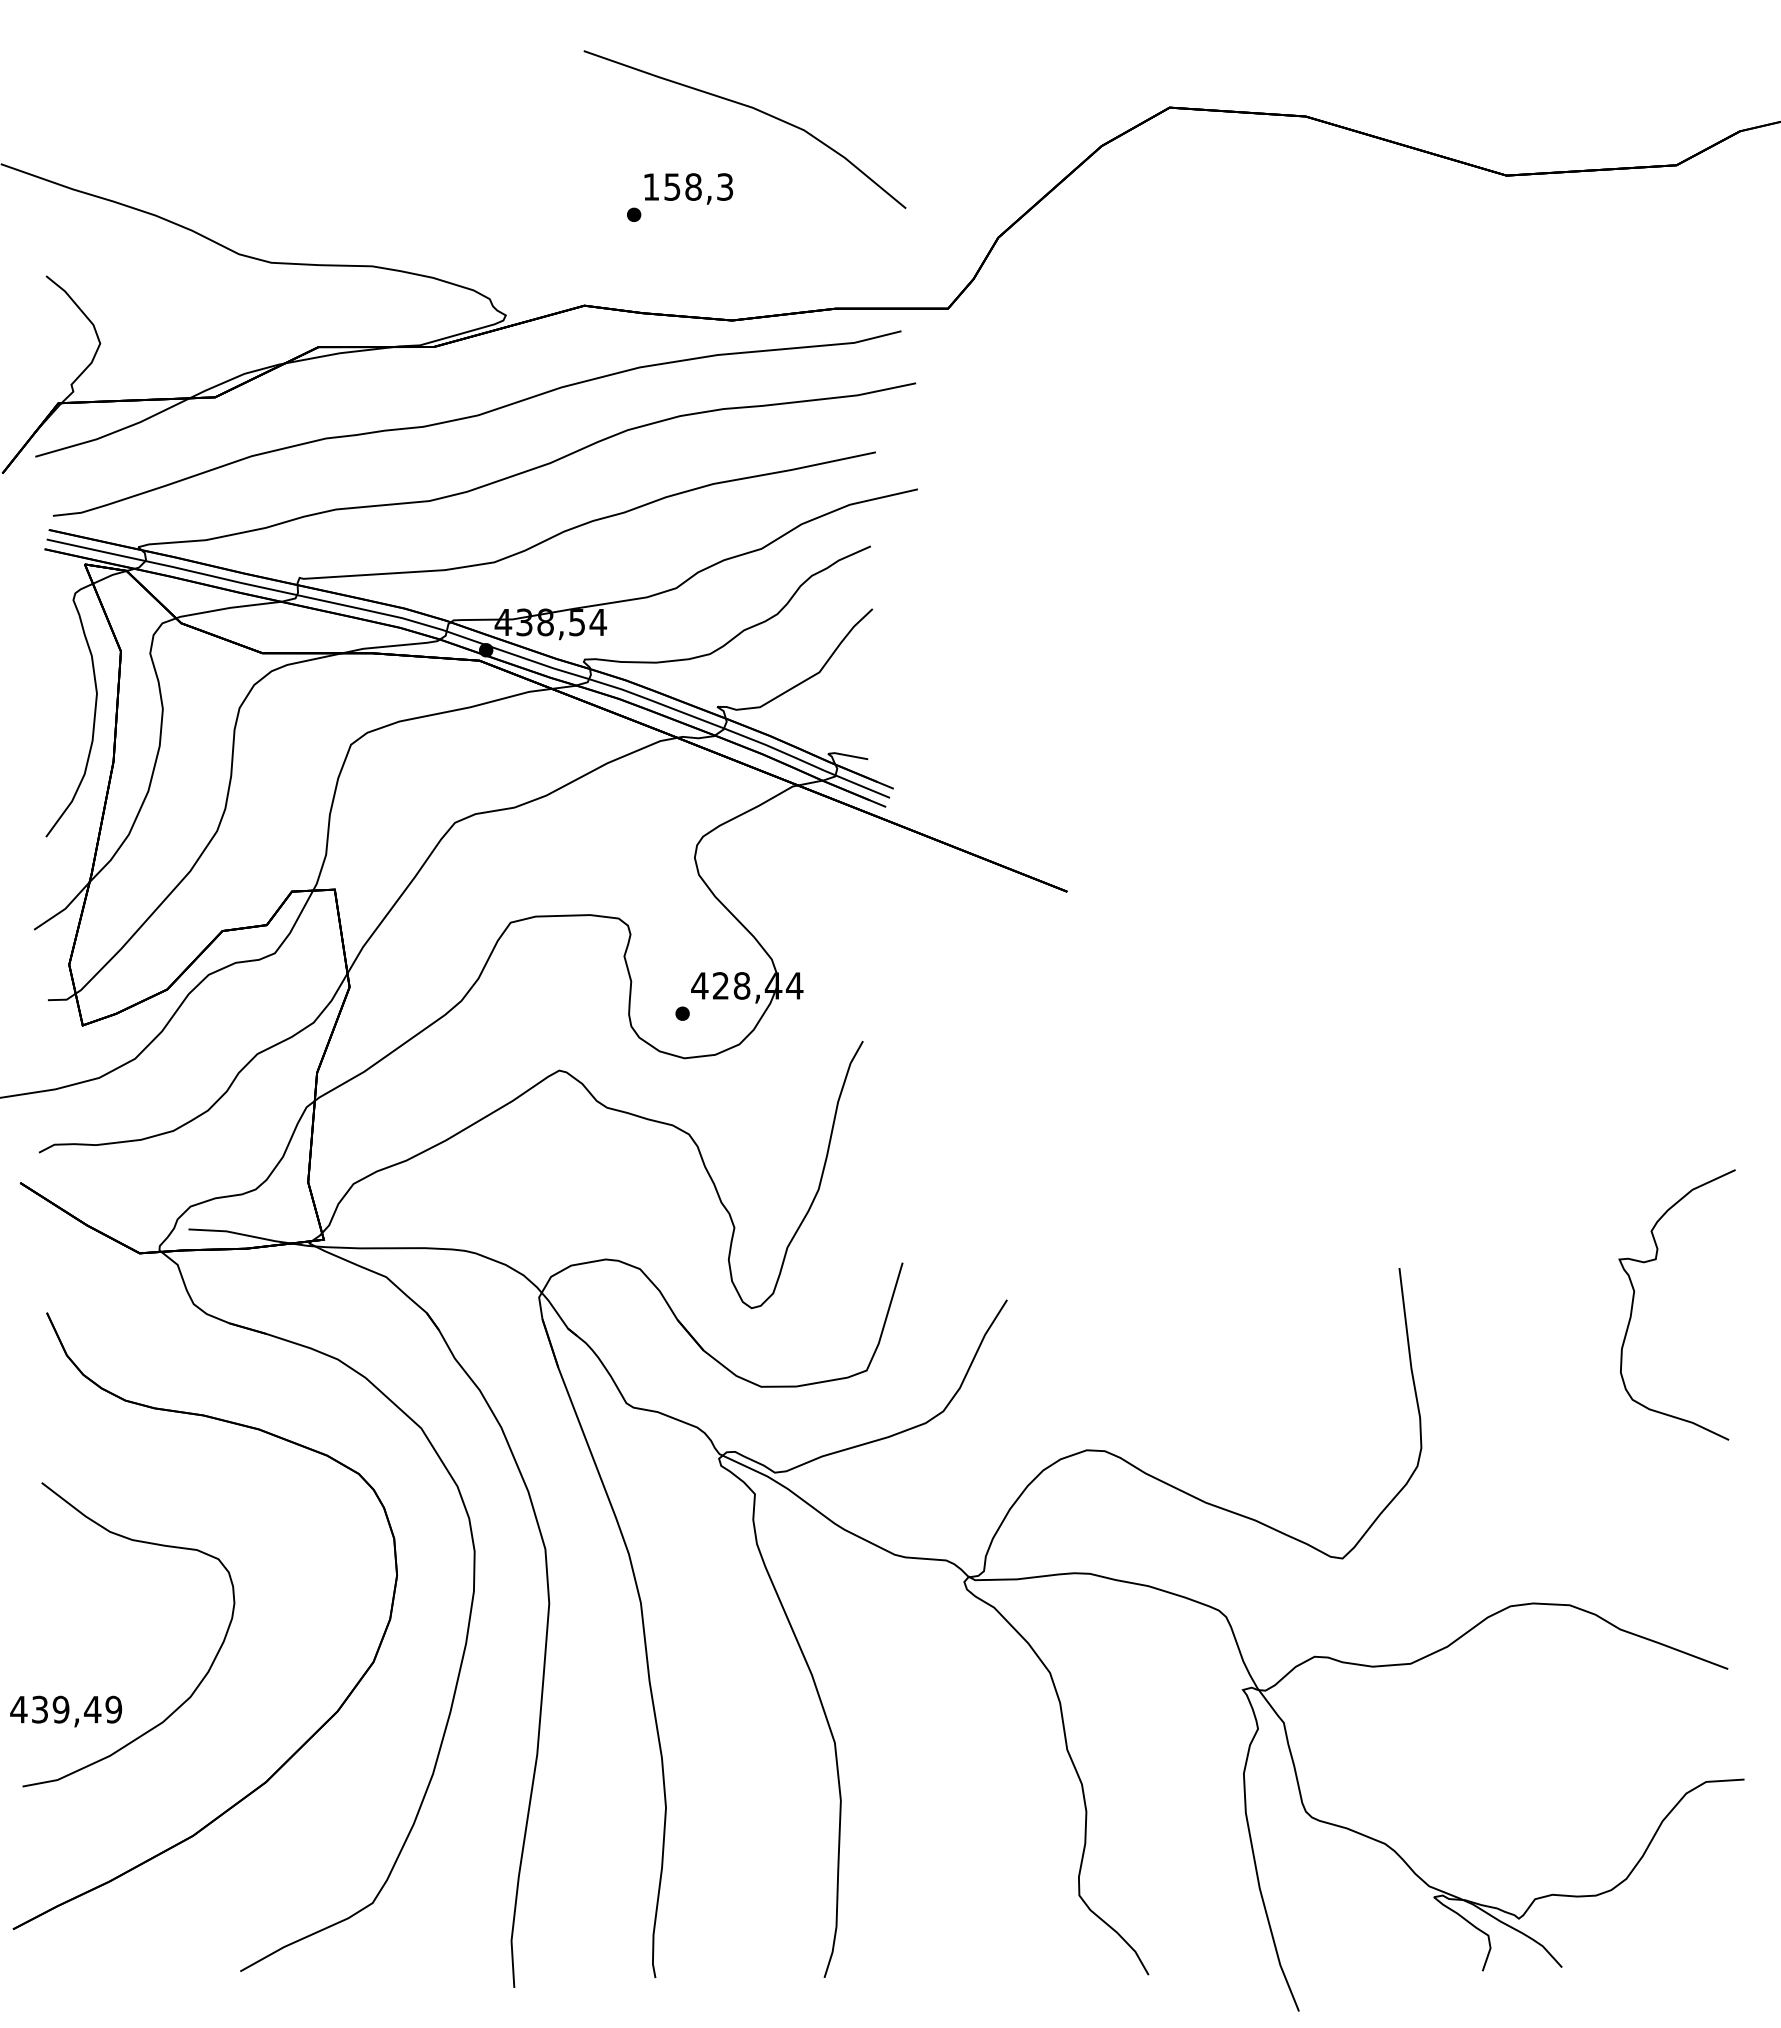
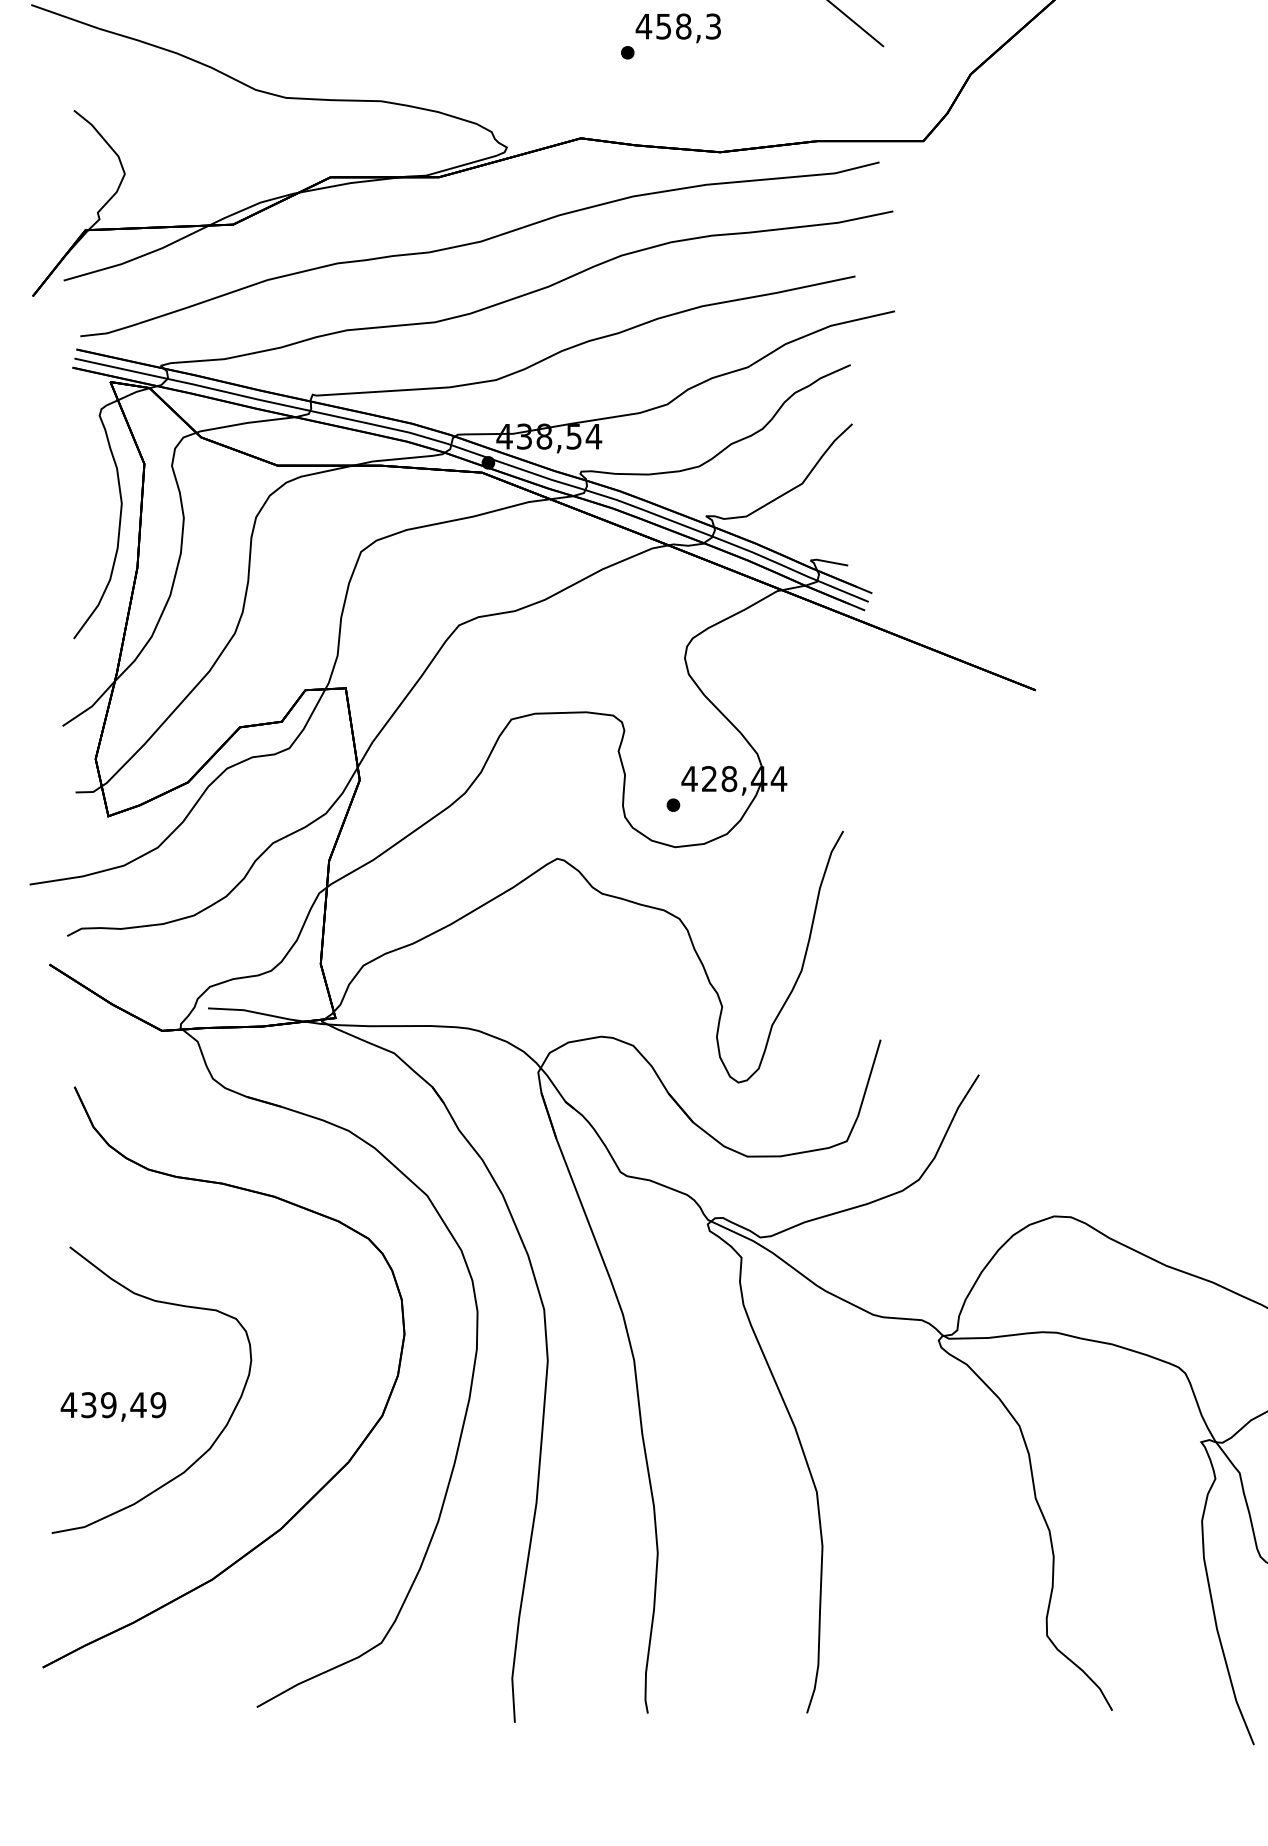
text: (651, 186) -> (644, 26), 158,3 -> 458,3
text: (66, 1711) -> (113, 1406), moved

